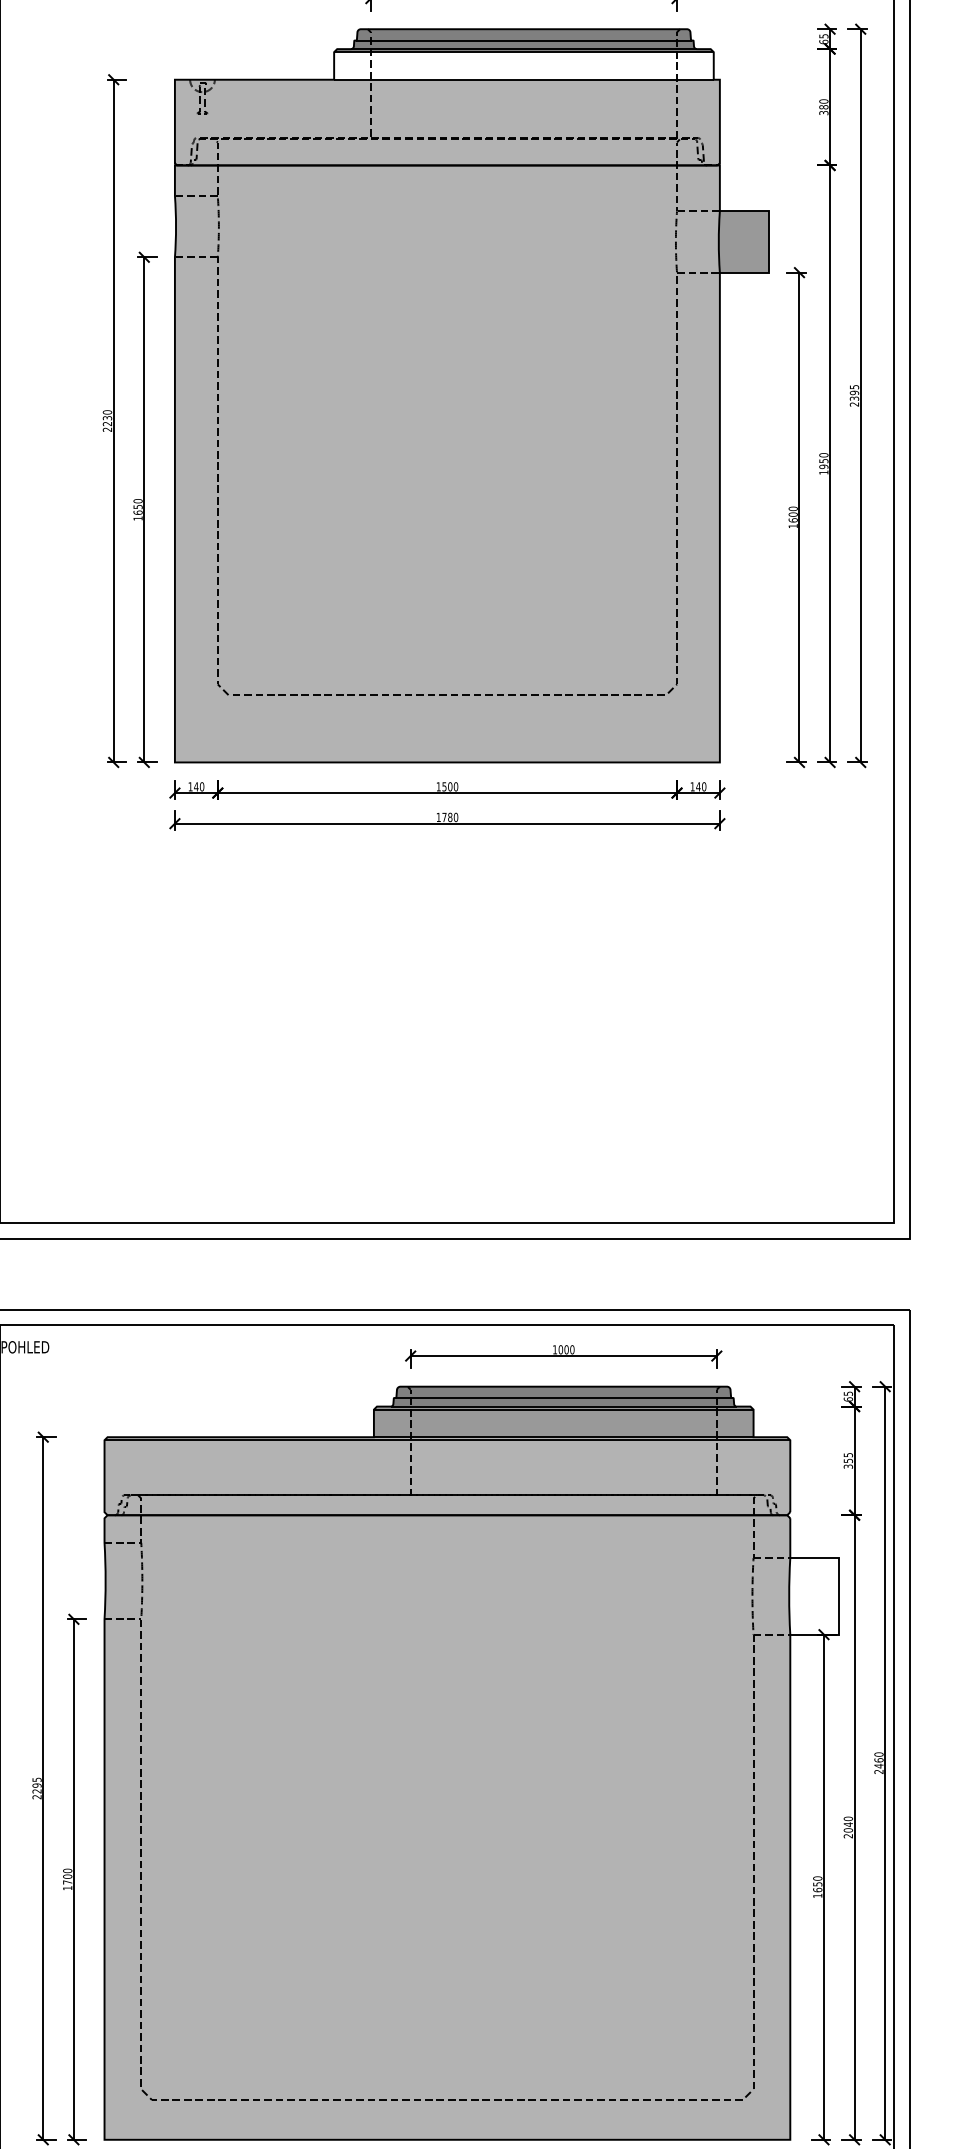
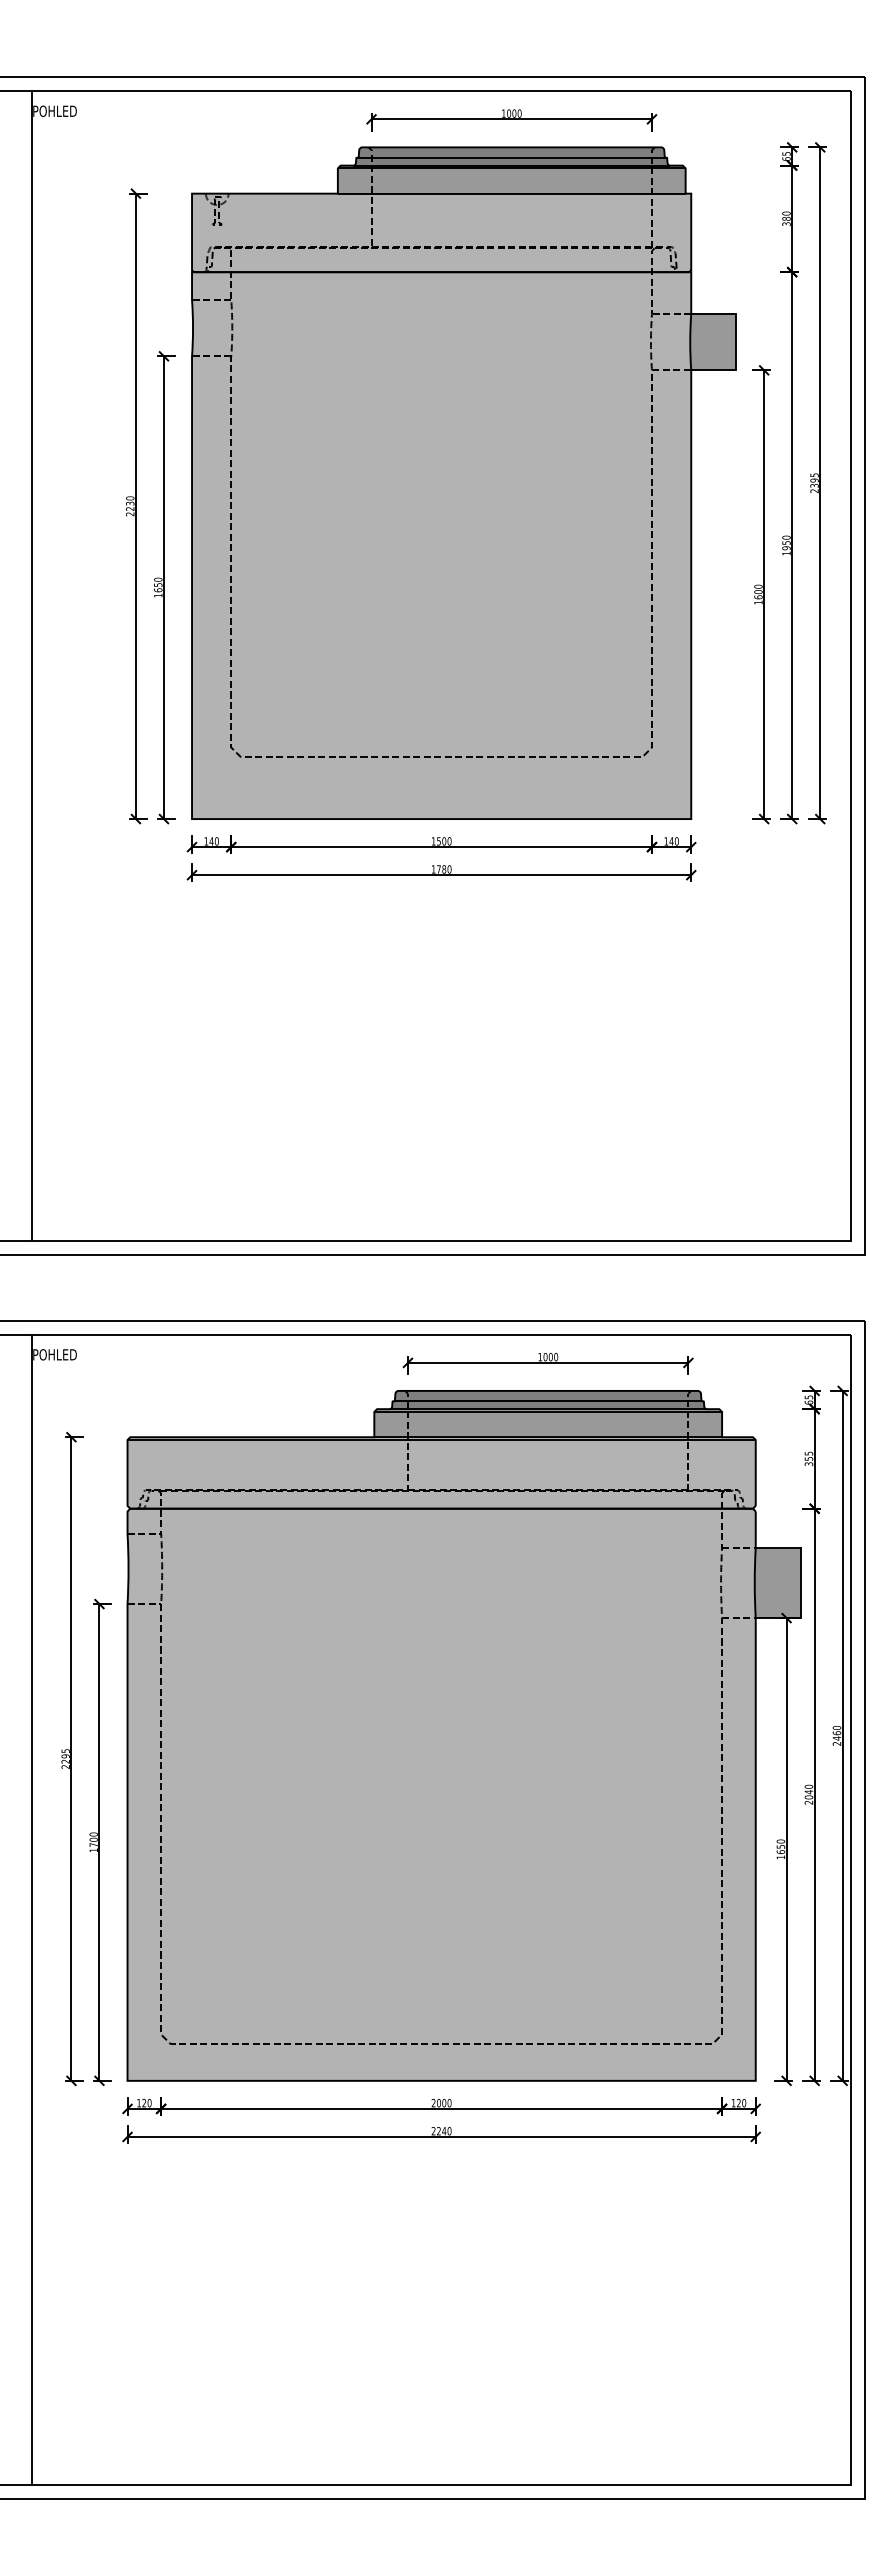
fill: (523, 65) -> (511, 180), added
fill: (814, 1595) -> (777, 1582), added

